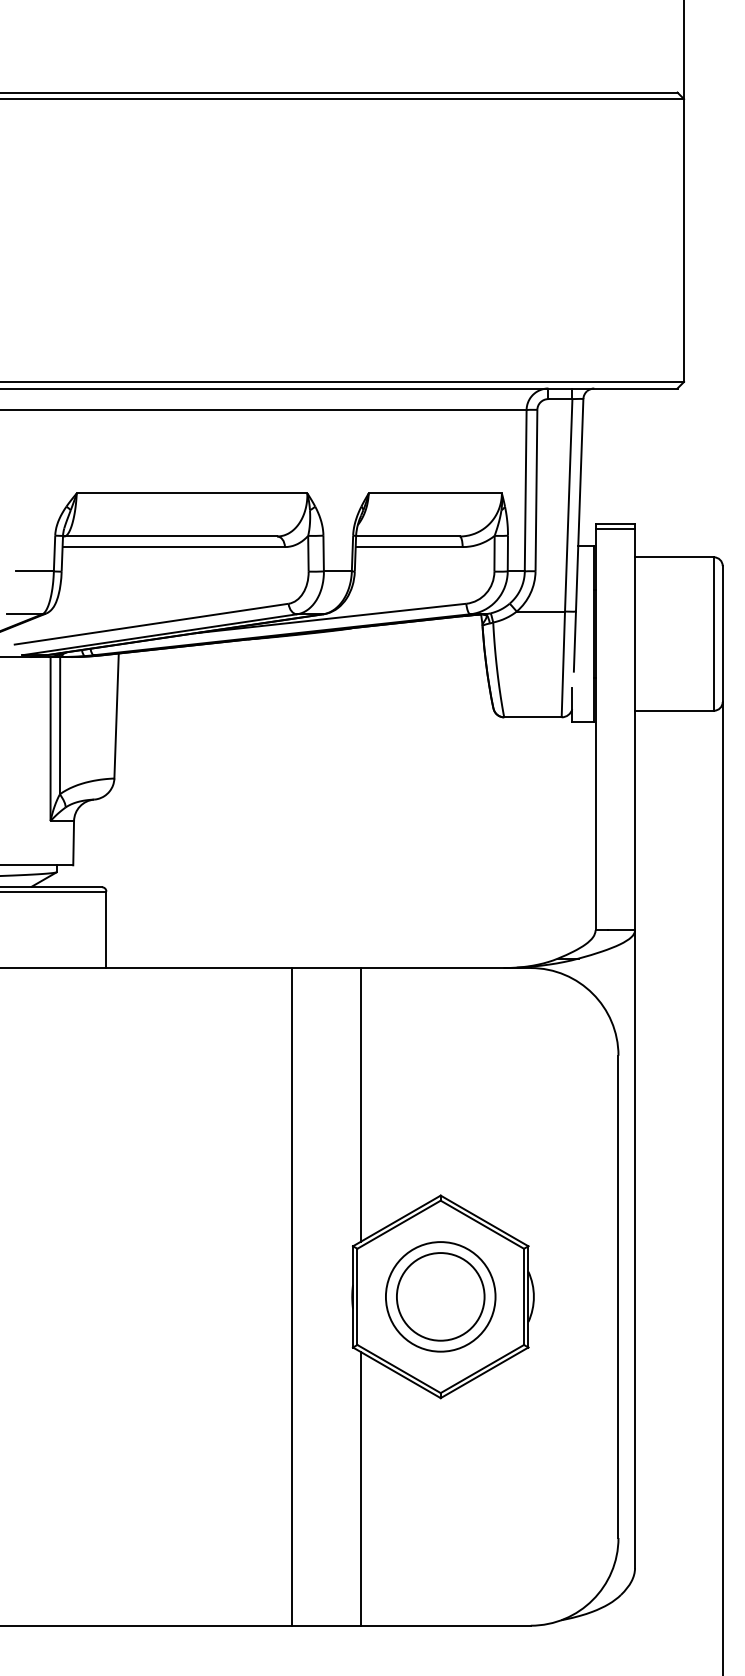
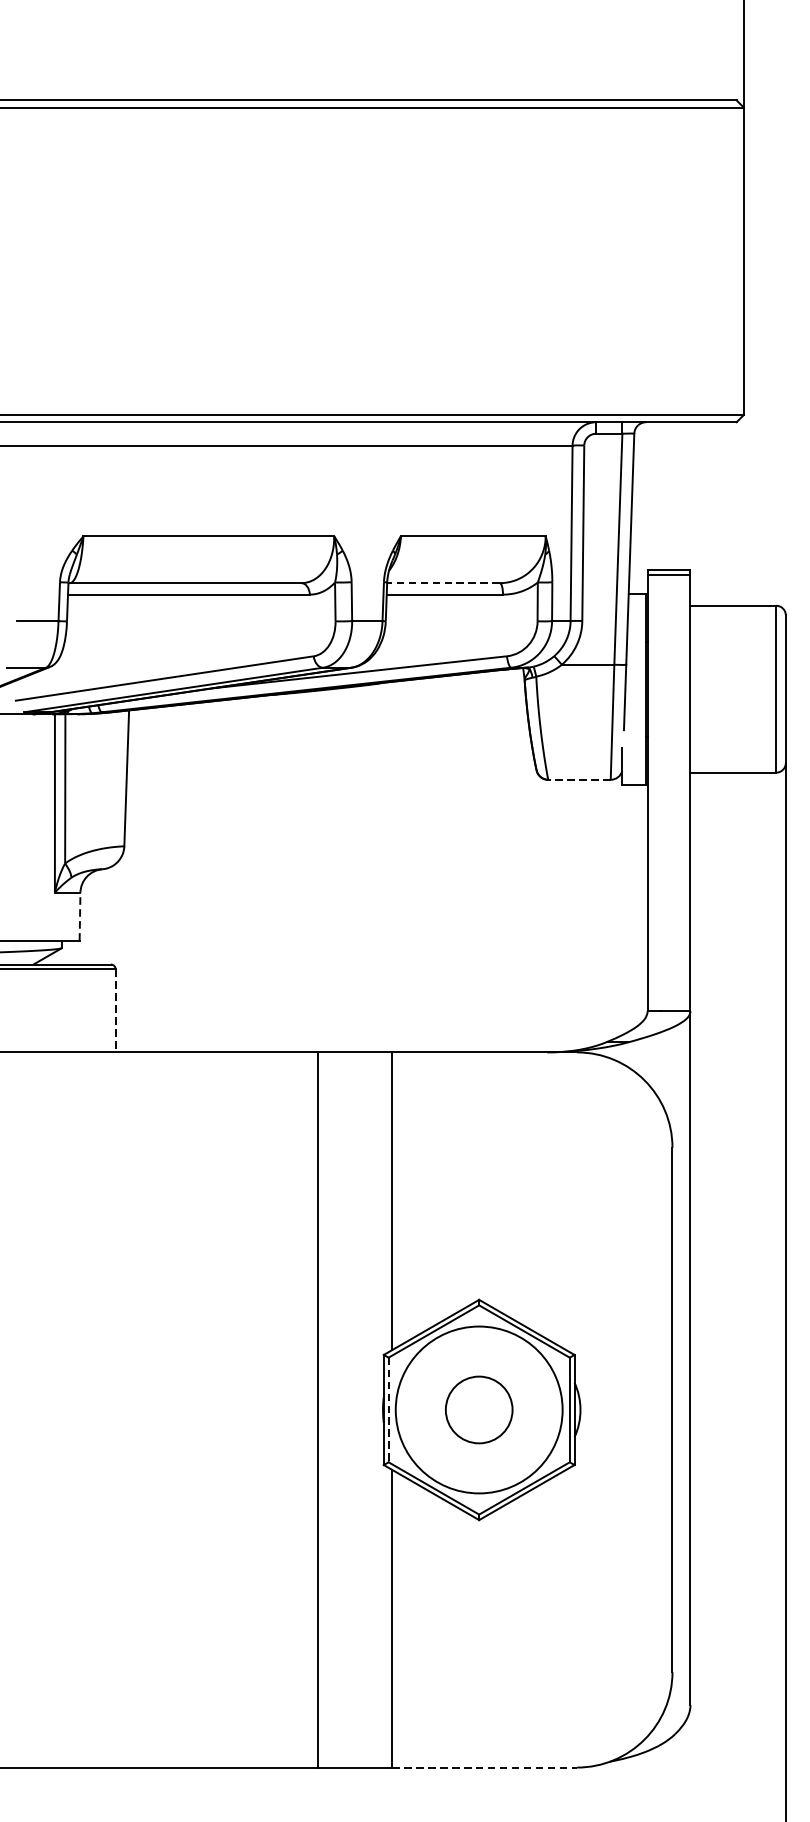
line: (407, 536) -> (443, 583), solid -> dashed
line: (532, 717) -> (578, 779), solid -> dashed
line: (73, 842) -> (79, 915), solid -> dashed
line: (106, 930) -> (115, 1011), solid -> dashed
circle: (440, 1296) -> (478, 1409), size x0.7
circle: (440, 1296) -> (478, 1409), size x1.4
line: (357, 1297) -> (388, 1410), solid -> dashed
line: (446, 1625) -> (485, 1767), solid -> dashed

